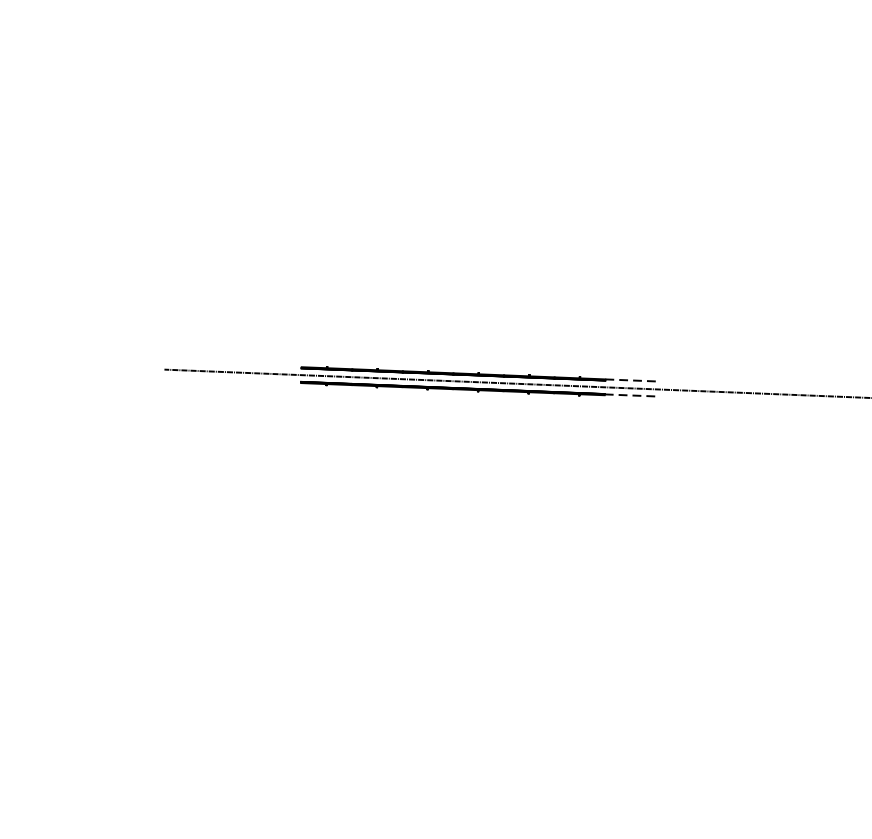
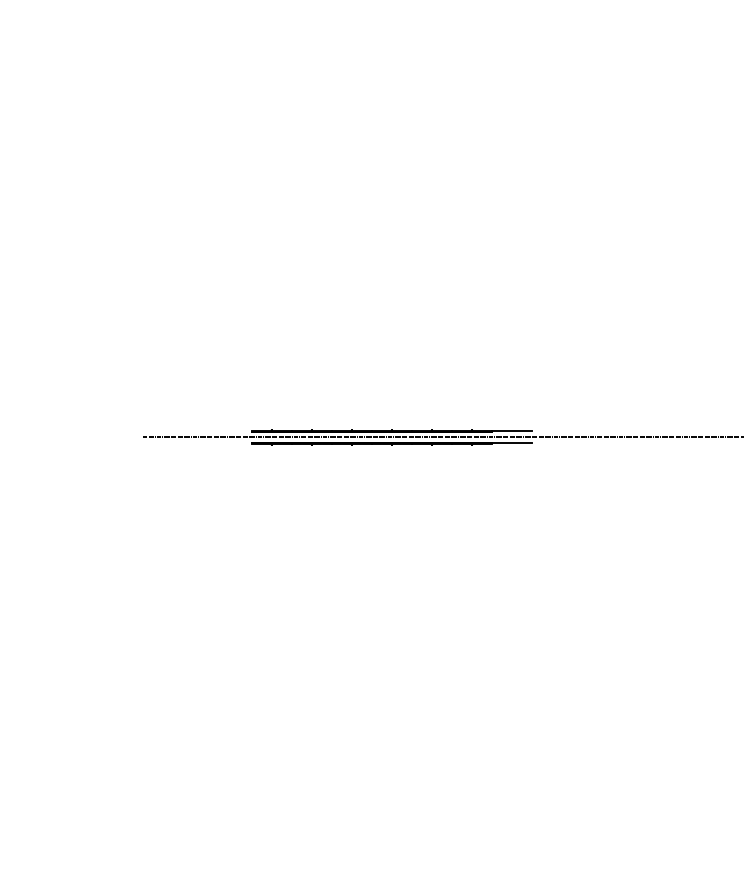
line: (629, 380) -> (511, 431), dashed -> solid
line: (628, 395) -> (511, 443), dashed -> solid

